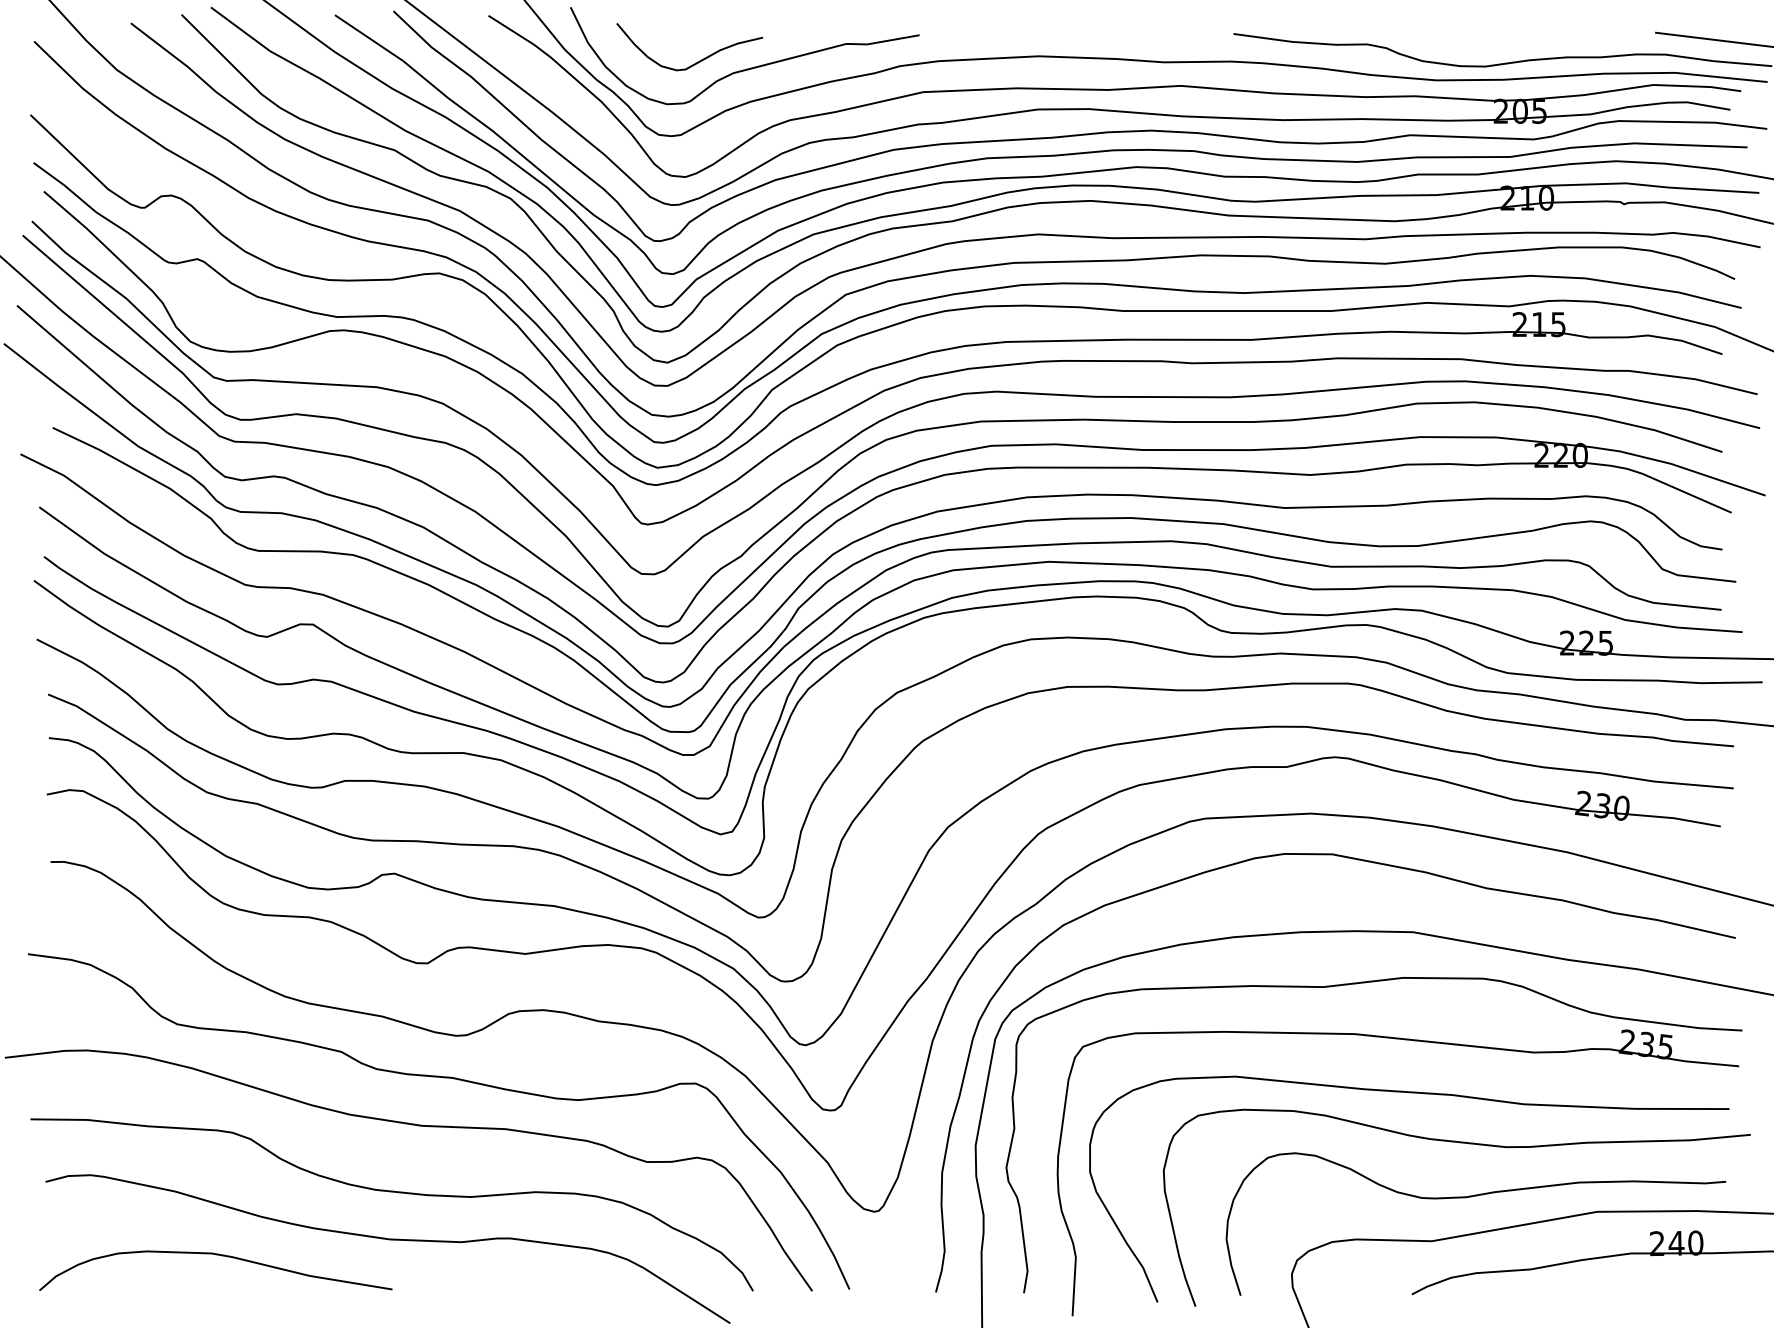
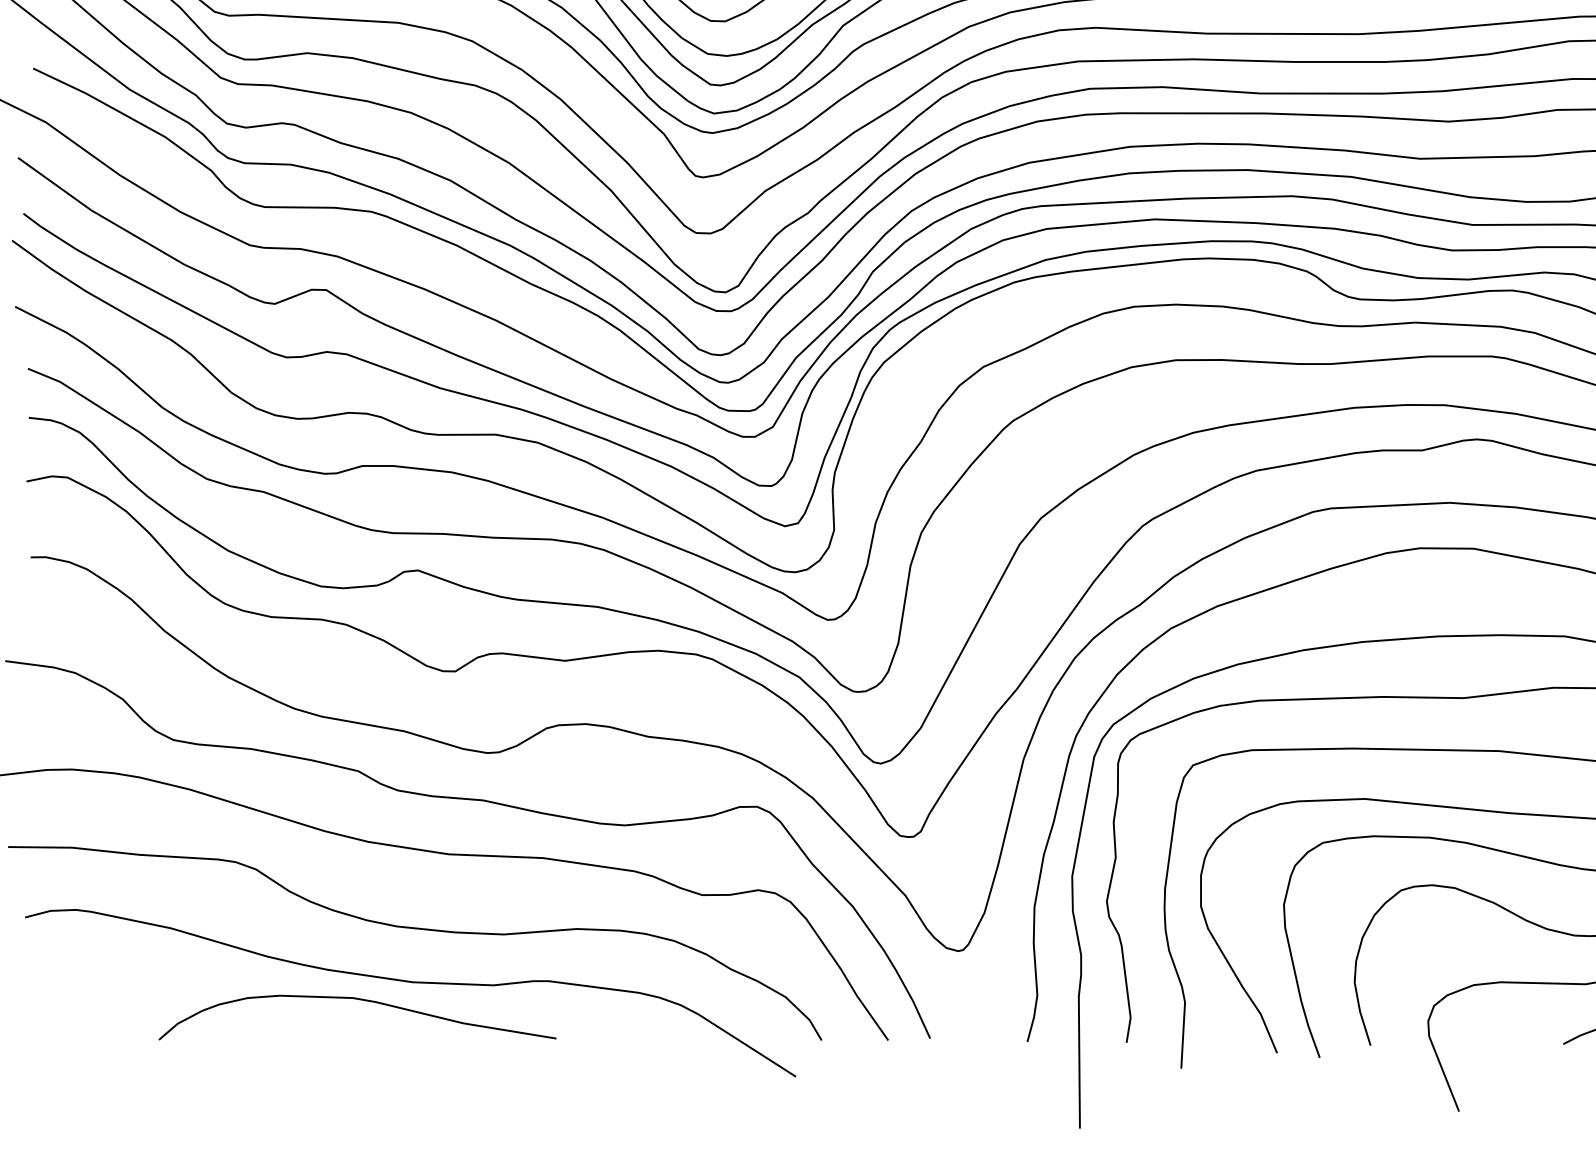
curve: (216, 1255) -> (358, 1000), moved

